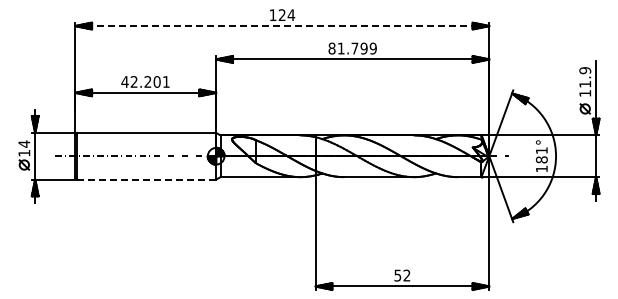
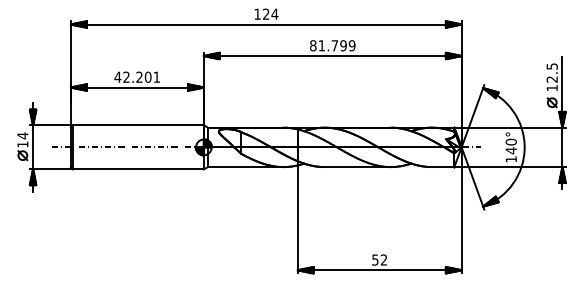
line: (282, 26) -> (266, 24), dashed -> solid
text: (584, 77) -> (551, 73), 11.9 -> 12.5
text: (541, 155) -> (510, 146), 181° -> 140°
line: (147, 179) -> (139, 169), dashed -> solid

